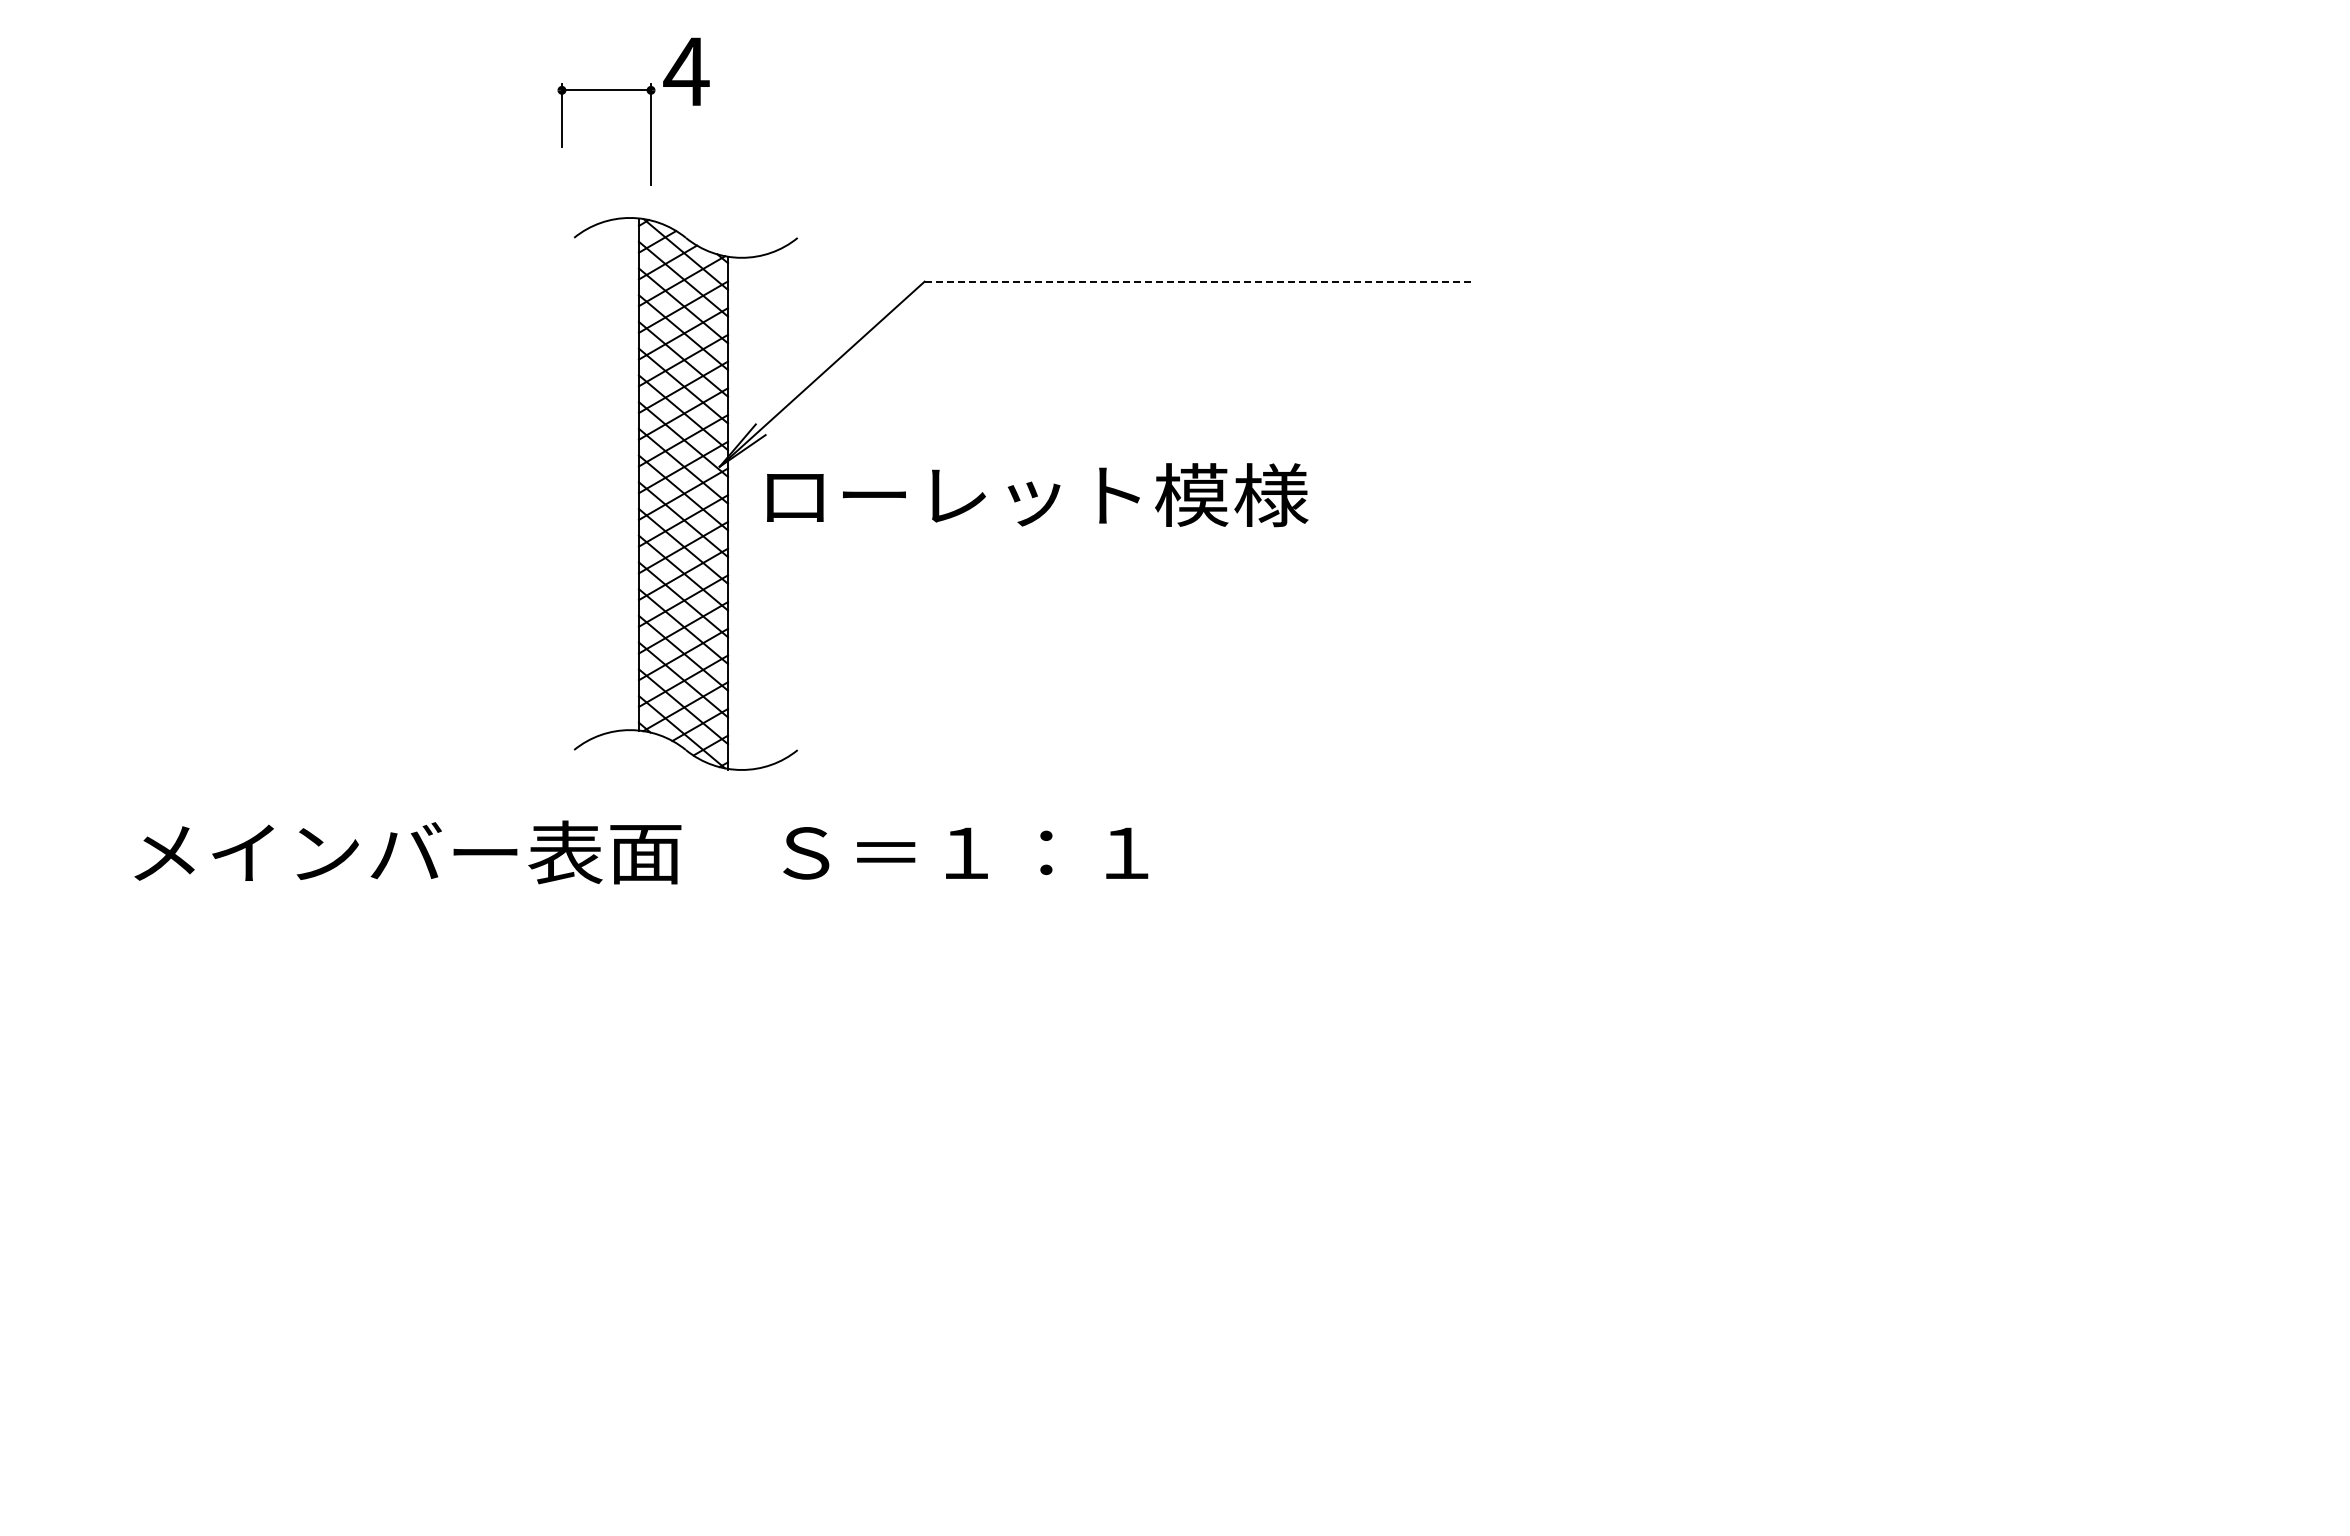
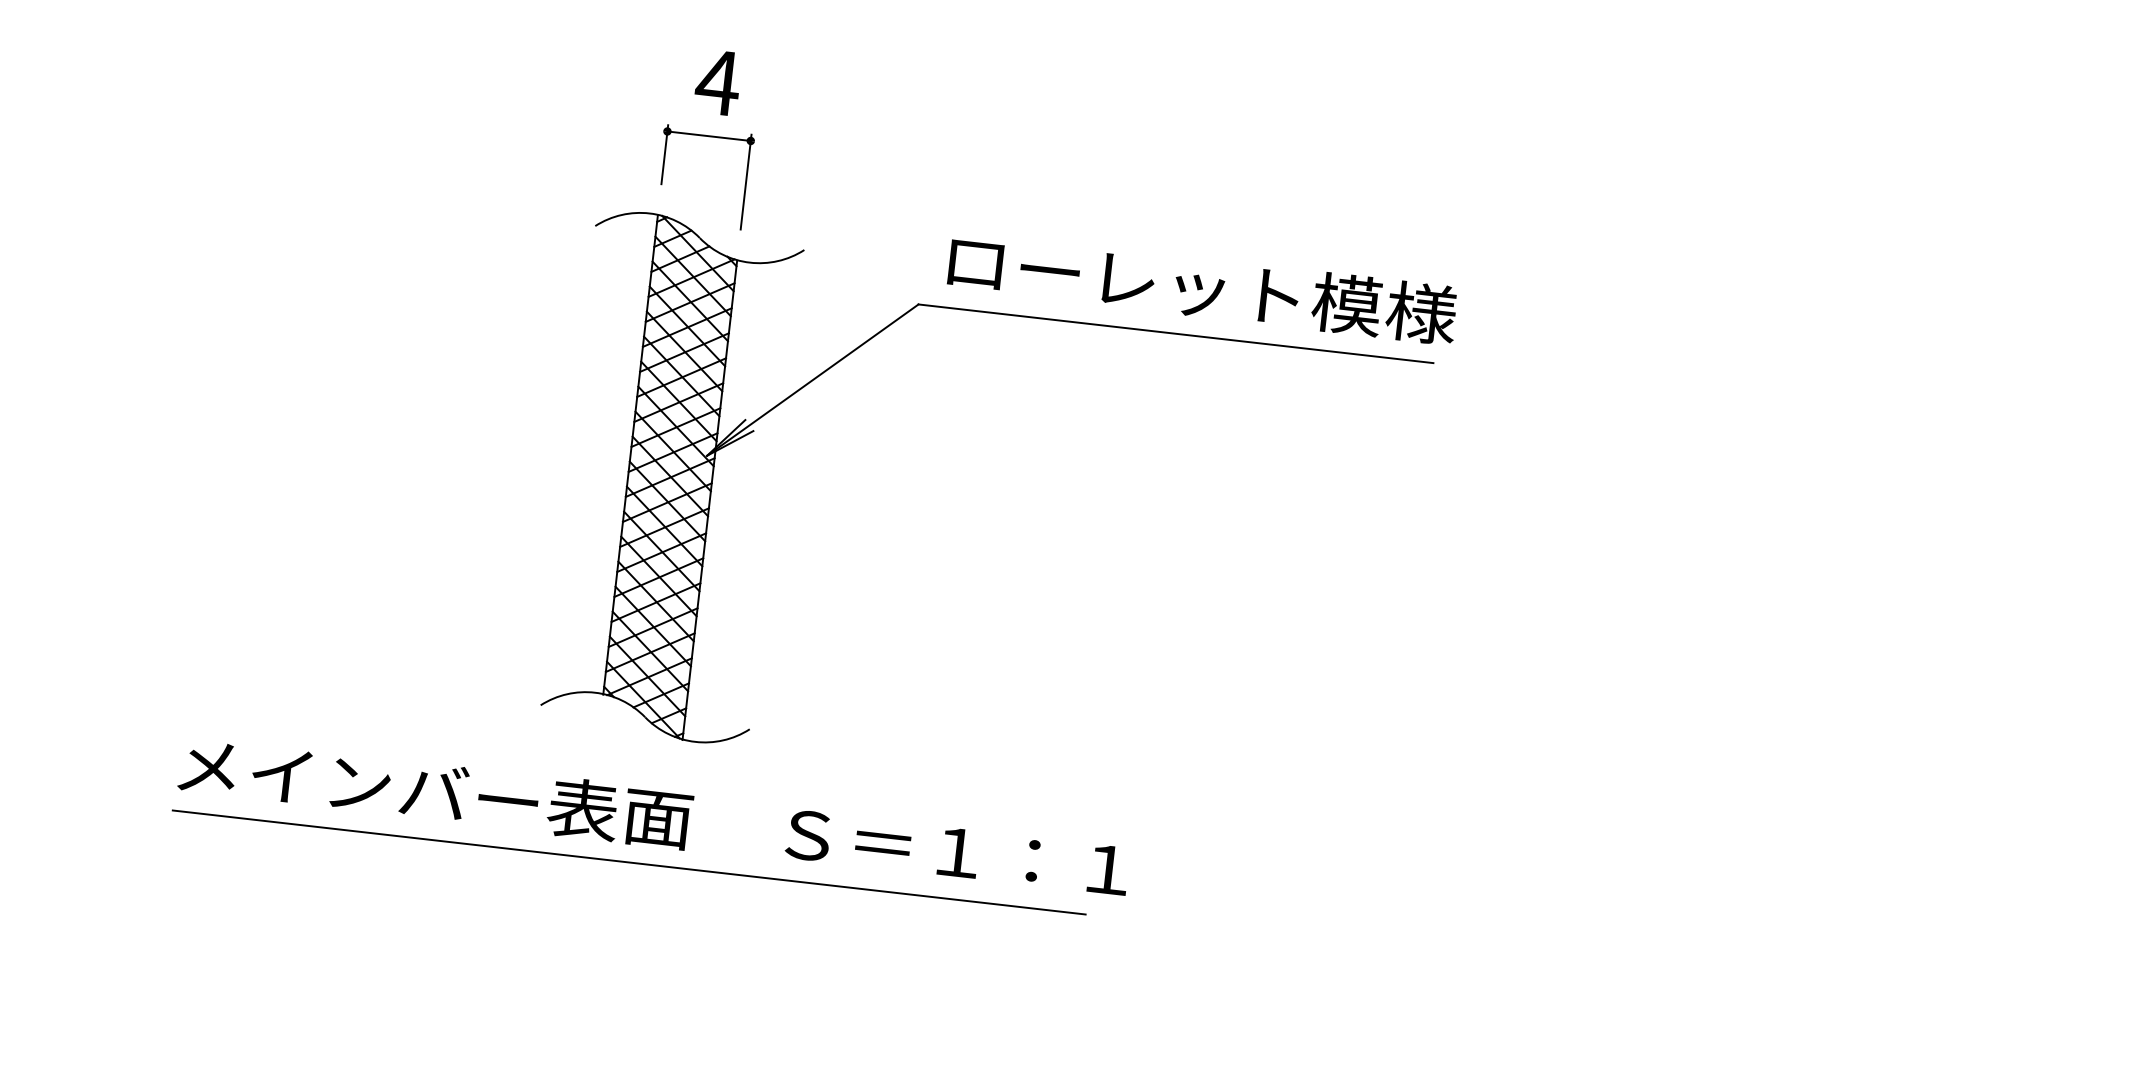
part: (606, 90) -> (709, 136), moved
line: (1200, 281) -> (1176, 333), dashed -> solid
text: (1037, 495) -> (1202, 288), moved
text: (641, 852) -> (654, 817), moved
line: (686, 905) -> (629, 862), added

